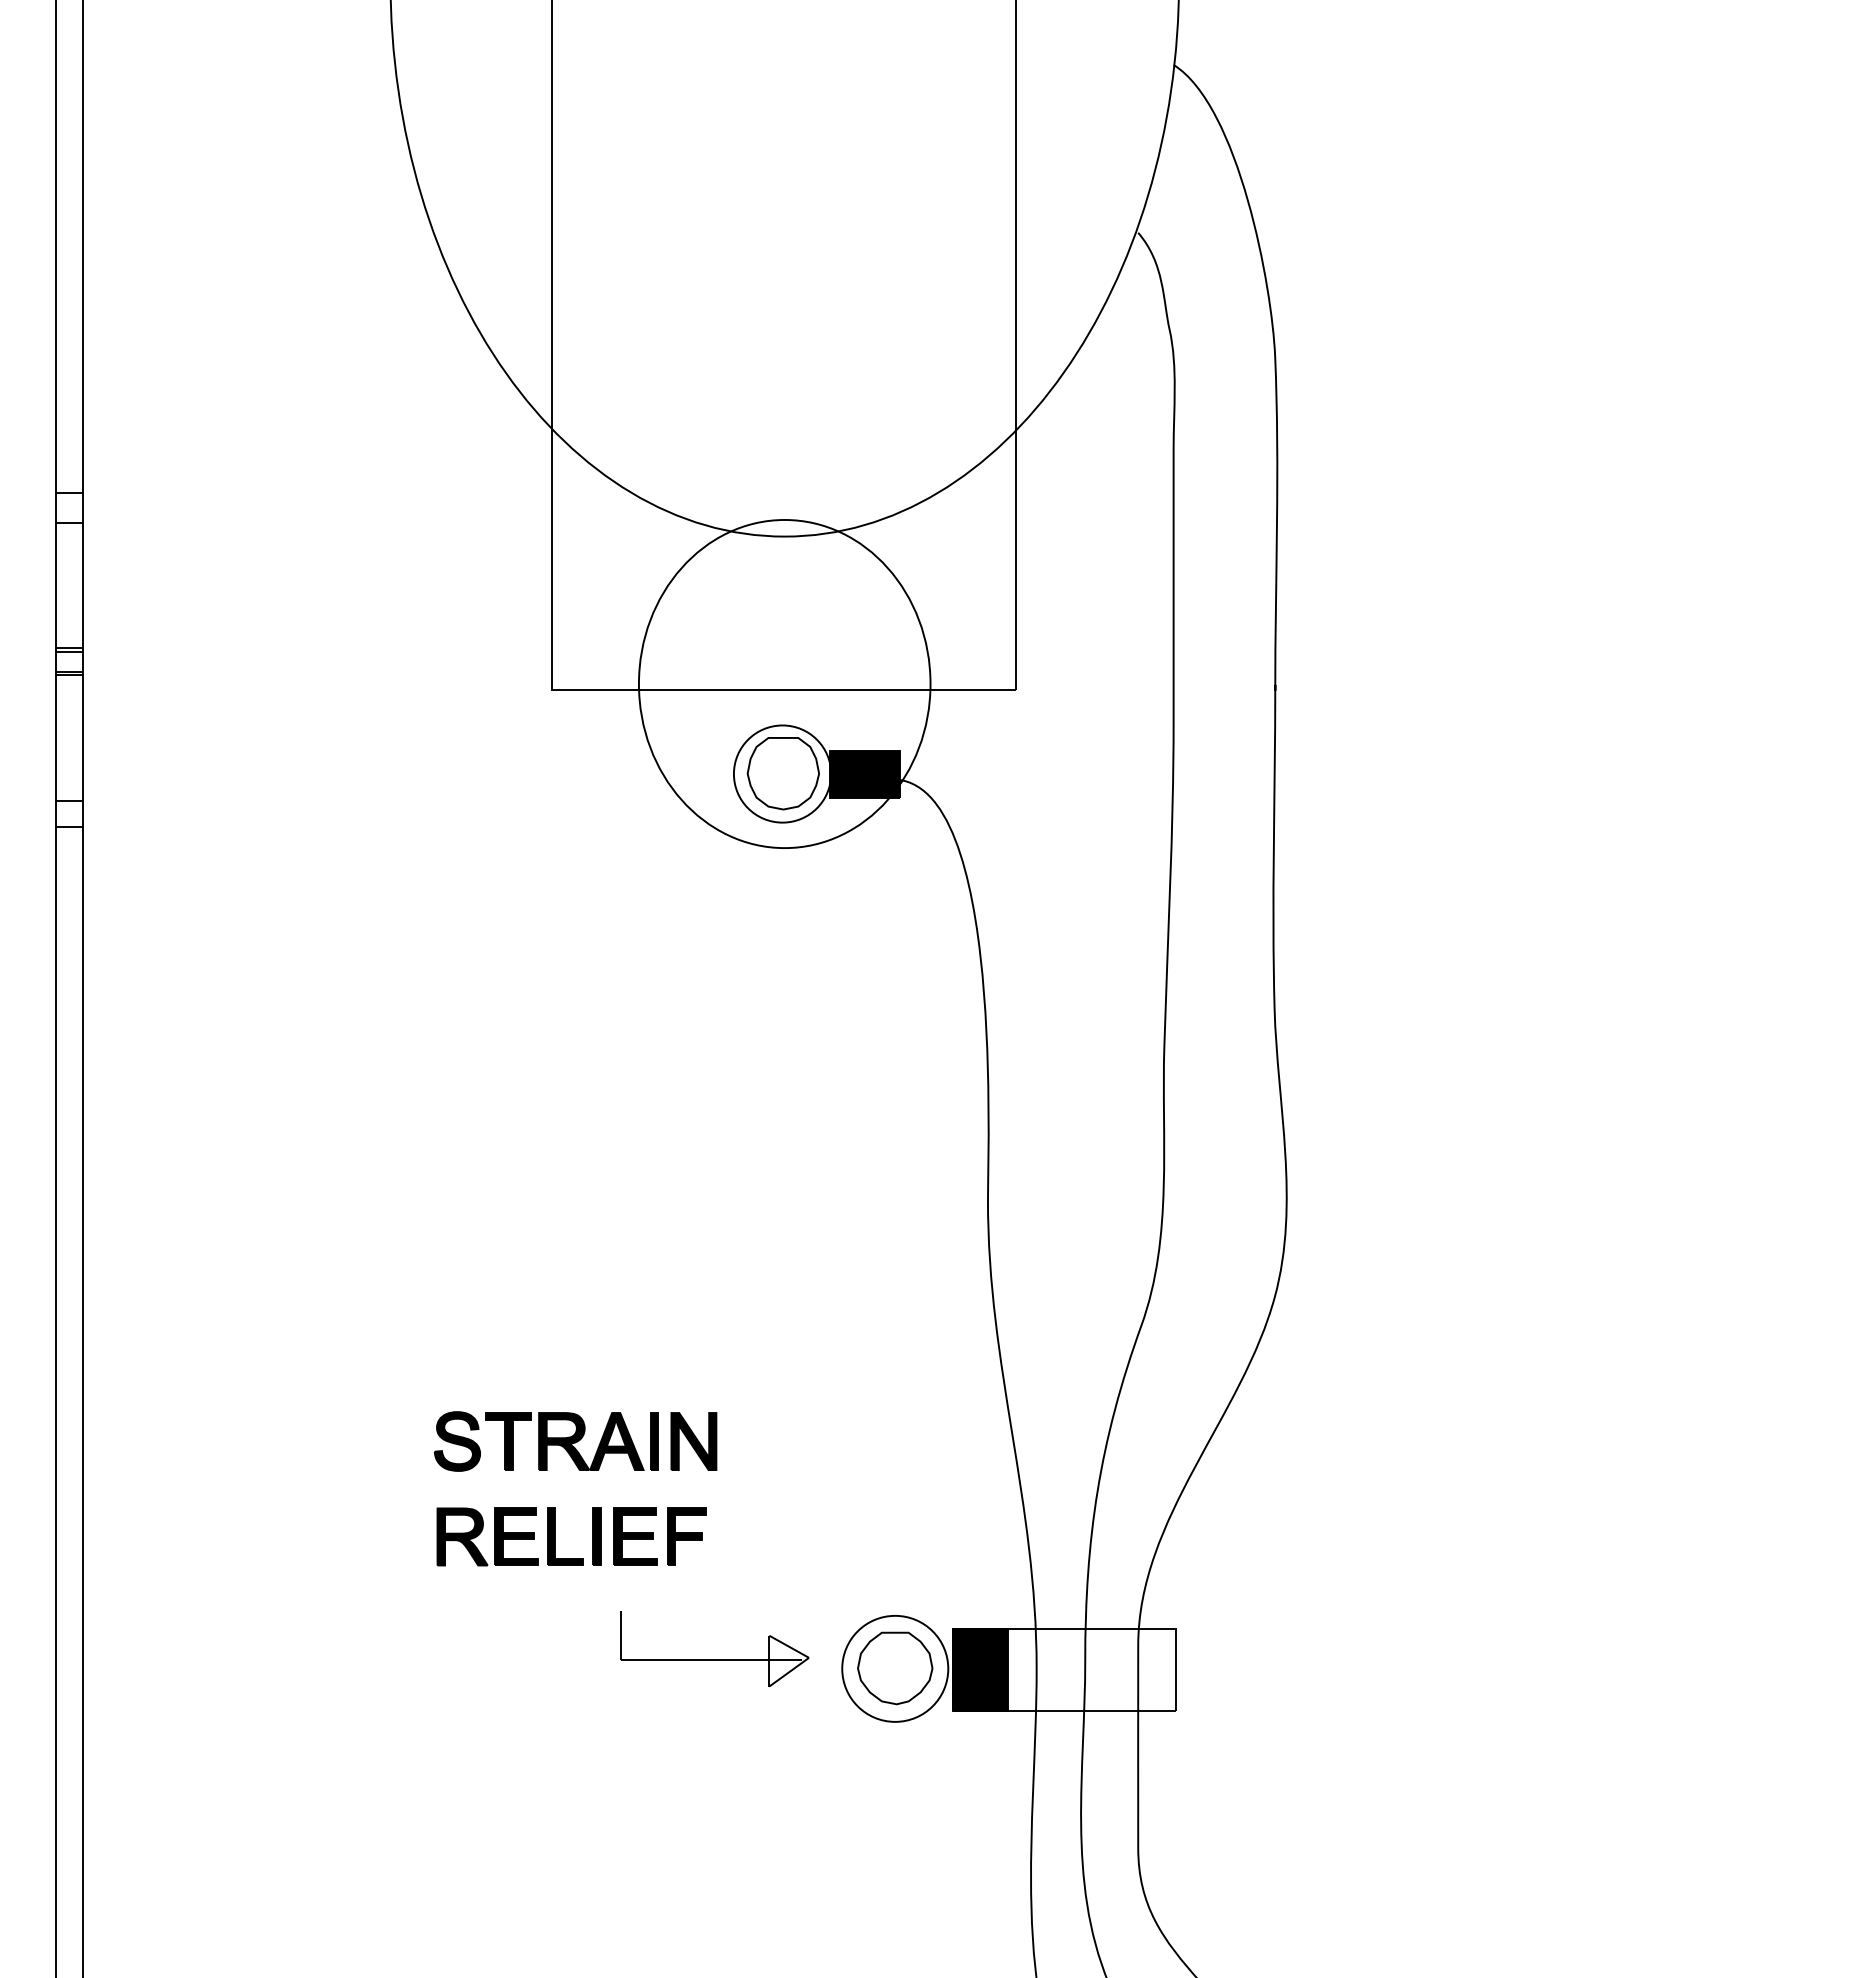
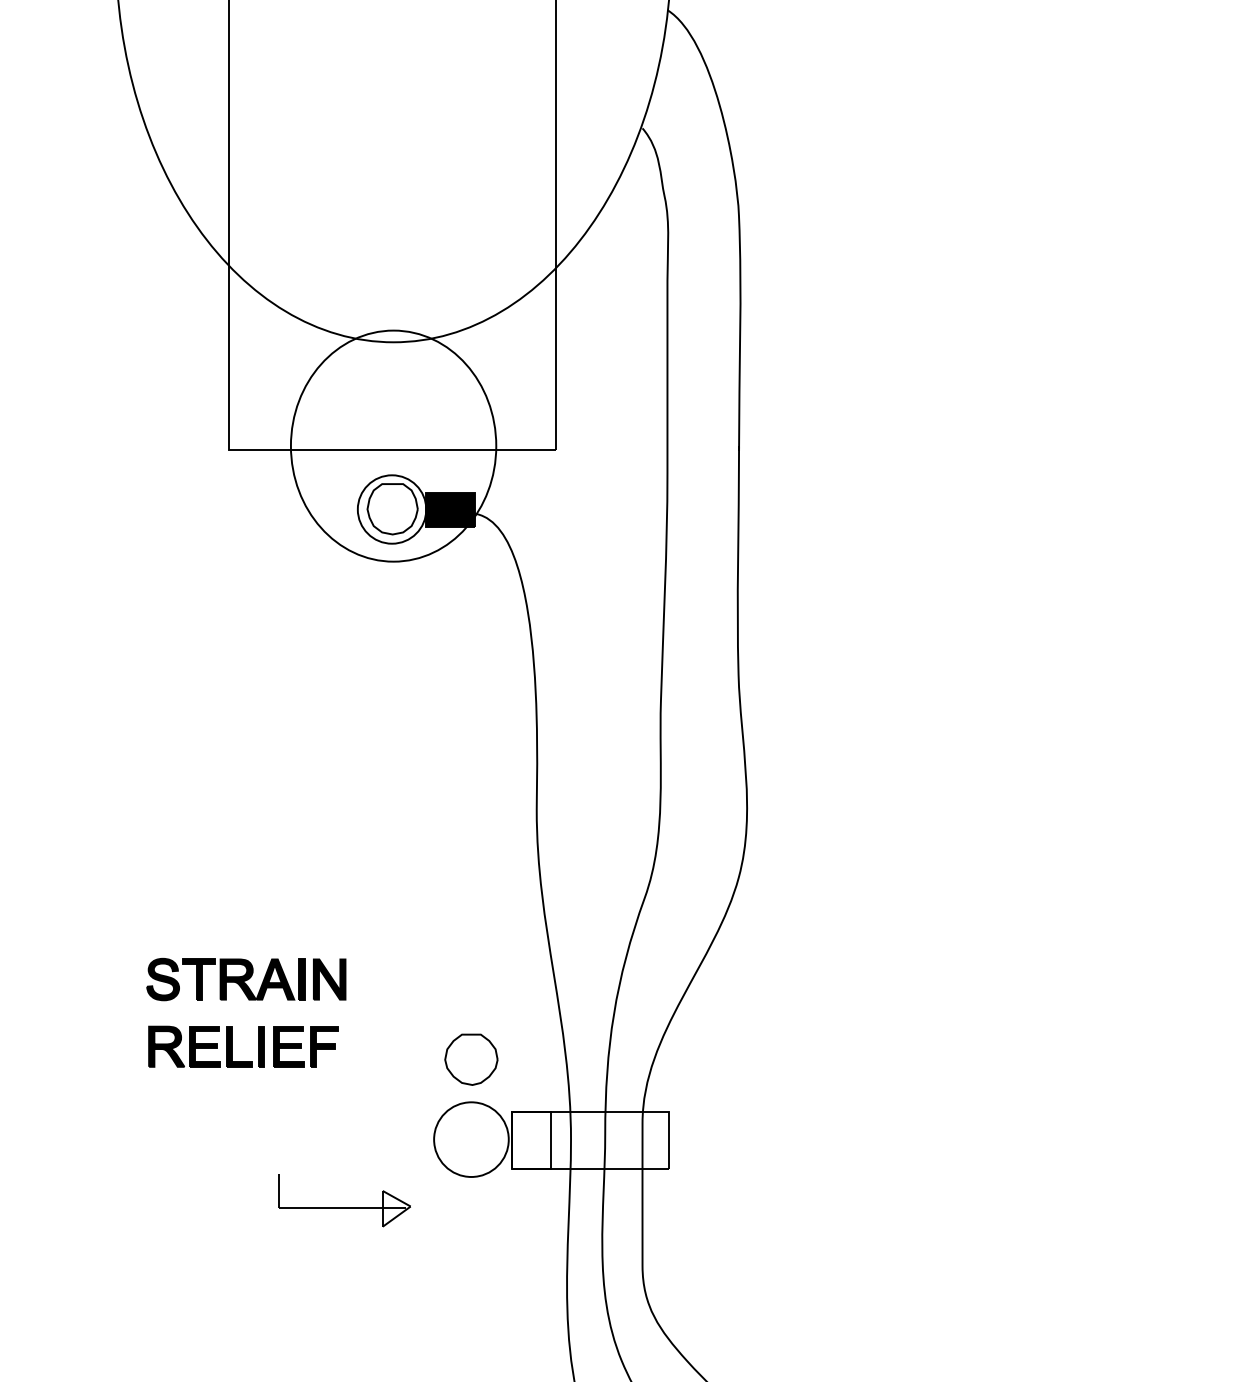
part: (714, 1659) -> (344, 1207), moved
part: (895, 1668) -> (471, 1059), moved
fill: (979, 1669) -> (530, 1140), removed

